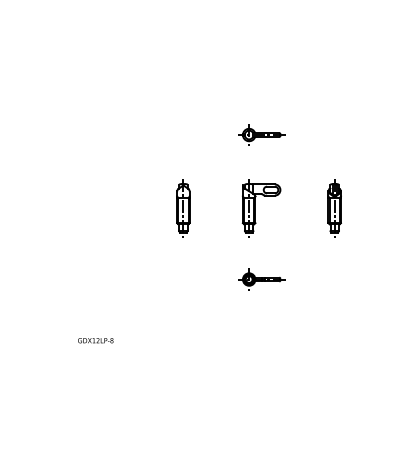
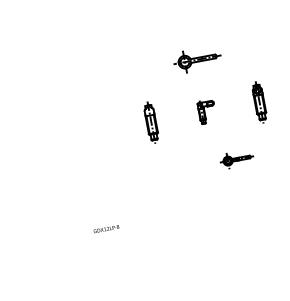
part: (261, 134) -> (197, 59), size x1.4
part: (261, 208) -> (207, 112), size x0.6
part: (261, 279) -> (236, 159), moved

